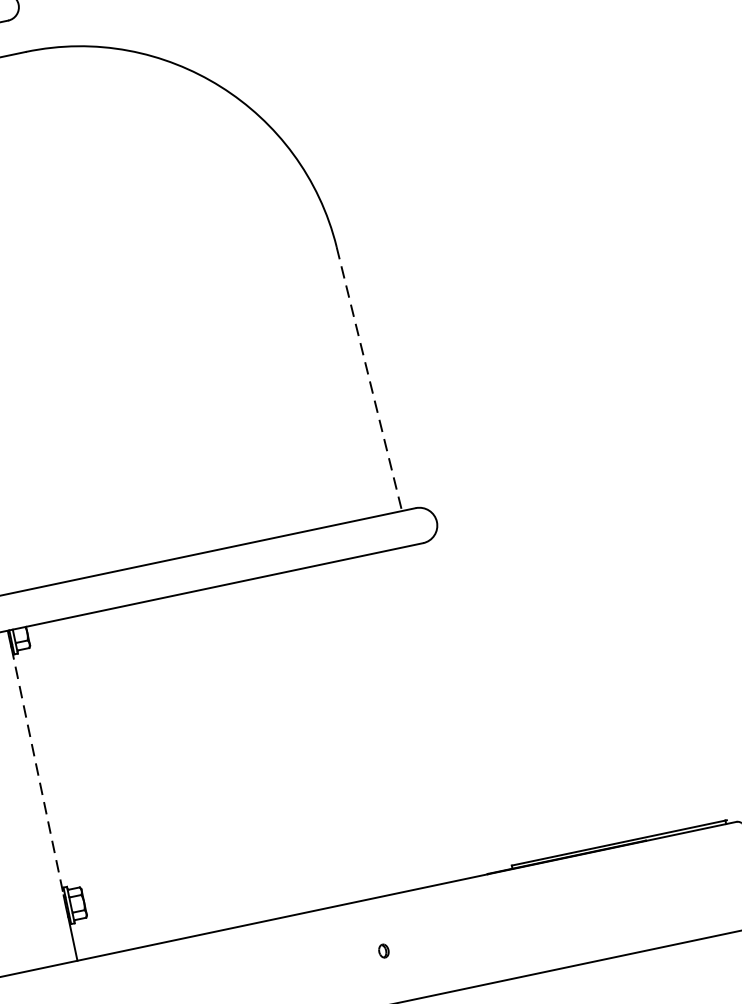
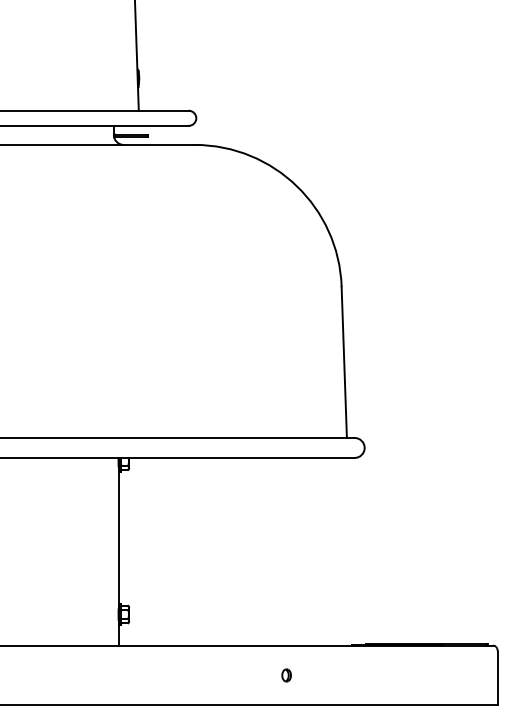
line: (369, 379) -> (344, 362), dashed -> solid
line: (37, 772) -> (118, 538), dashed -> solid
part: (383, 951) -> (286, 675), size x1.67

